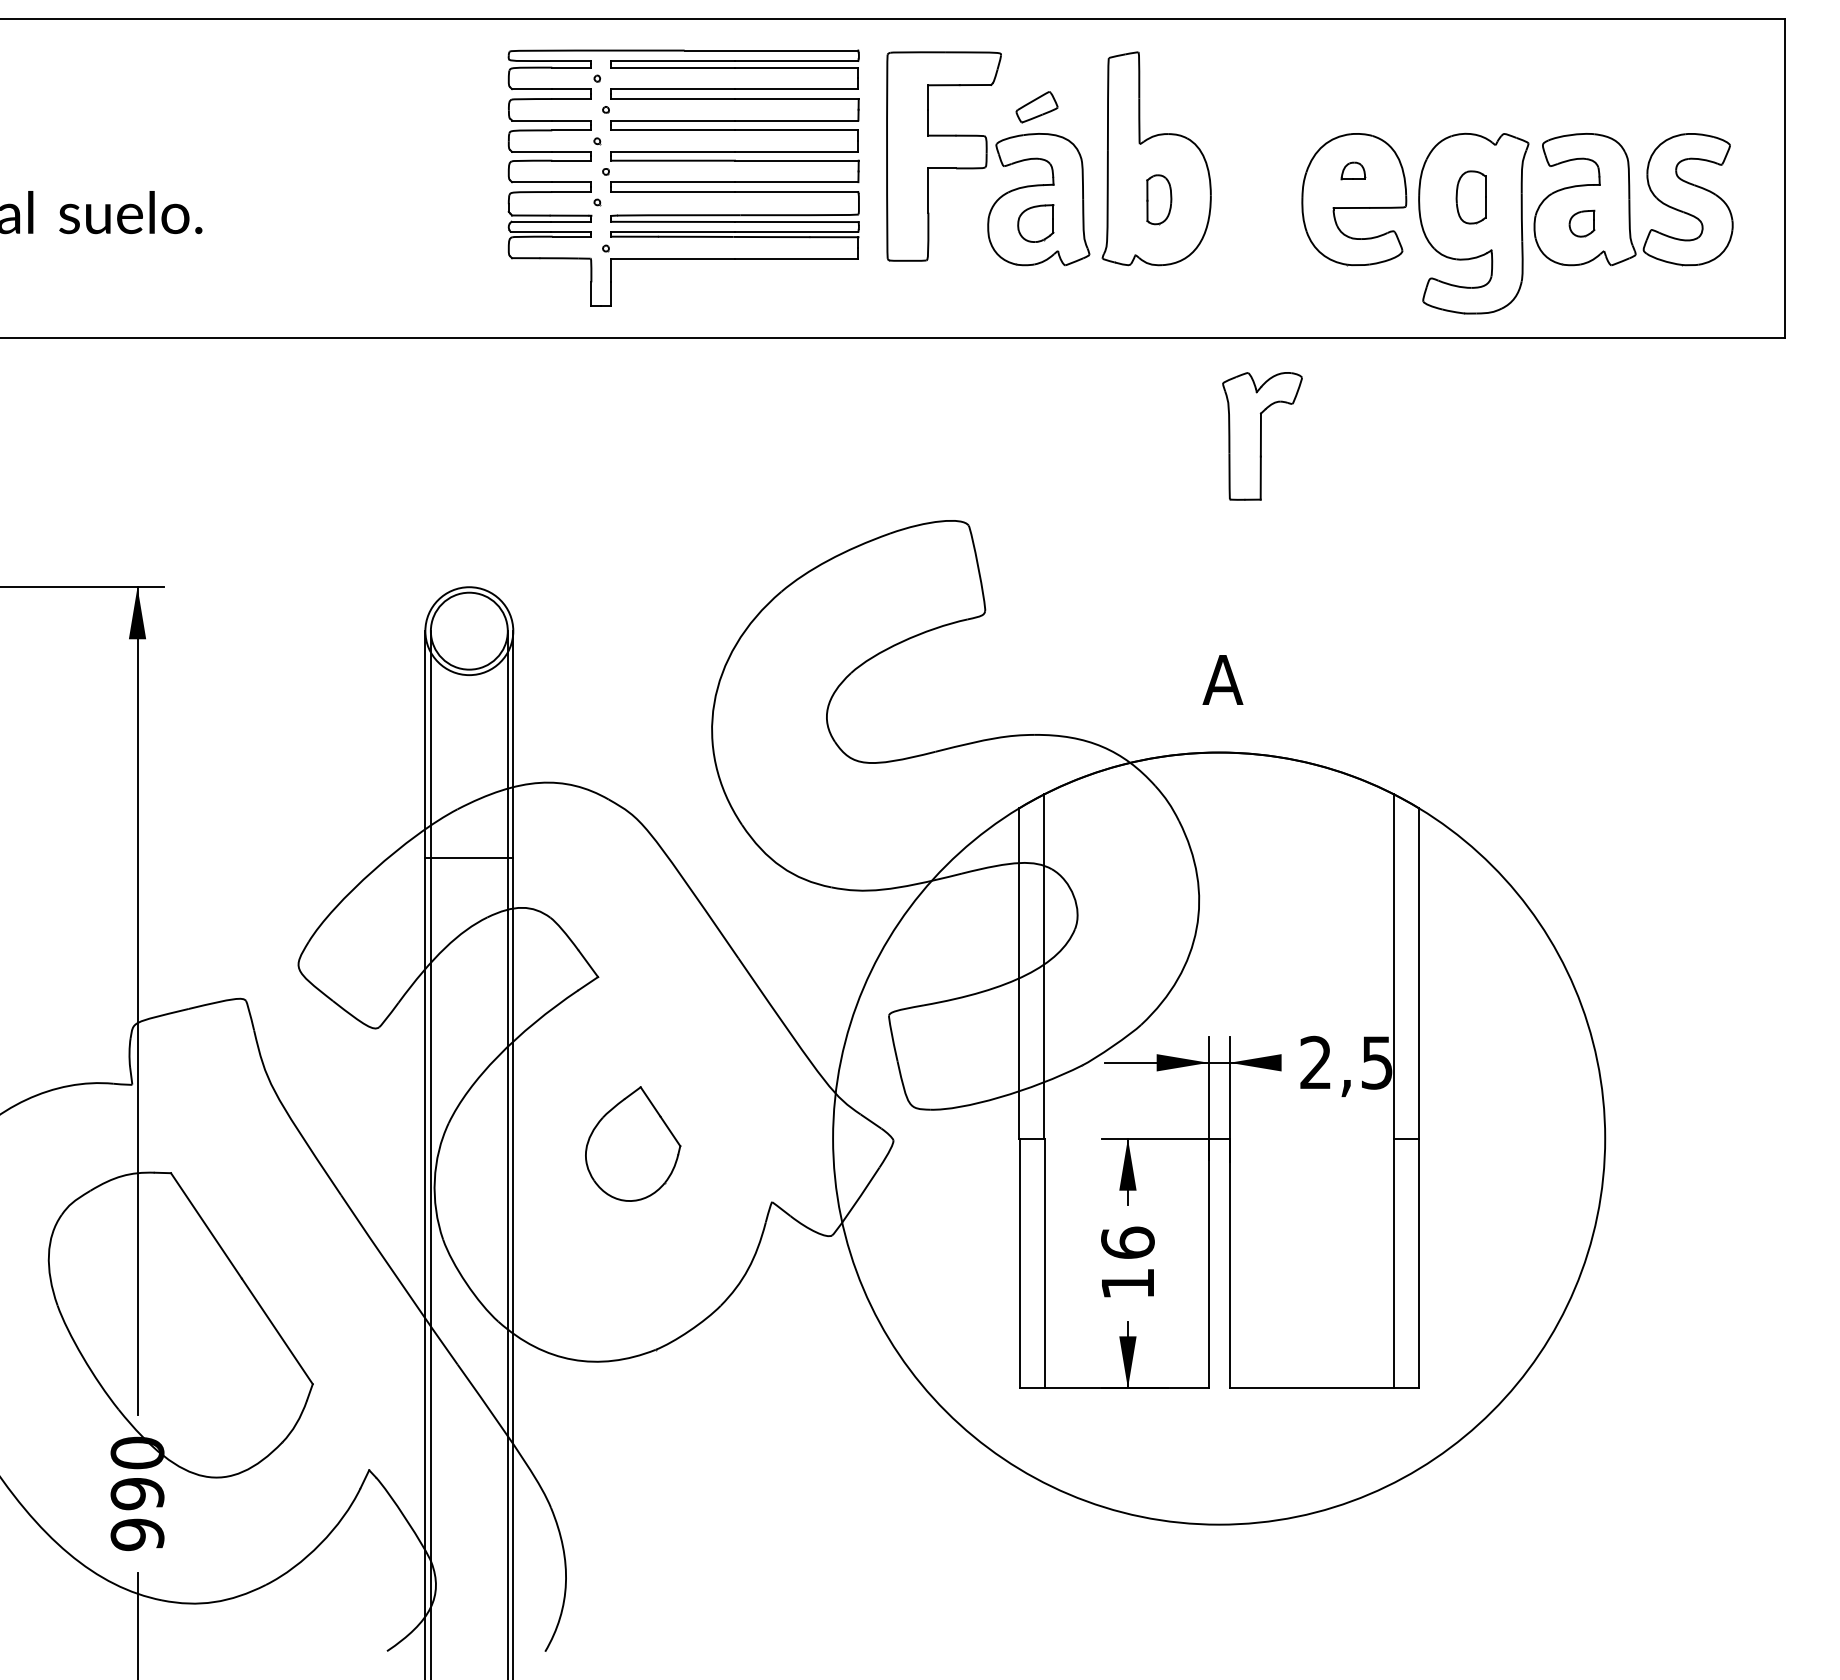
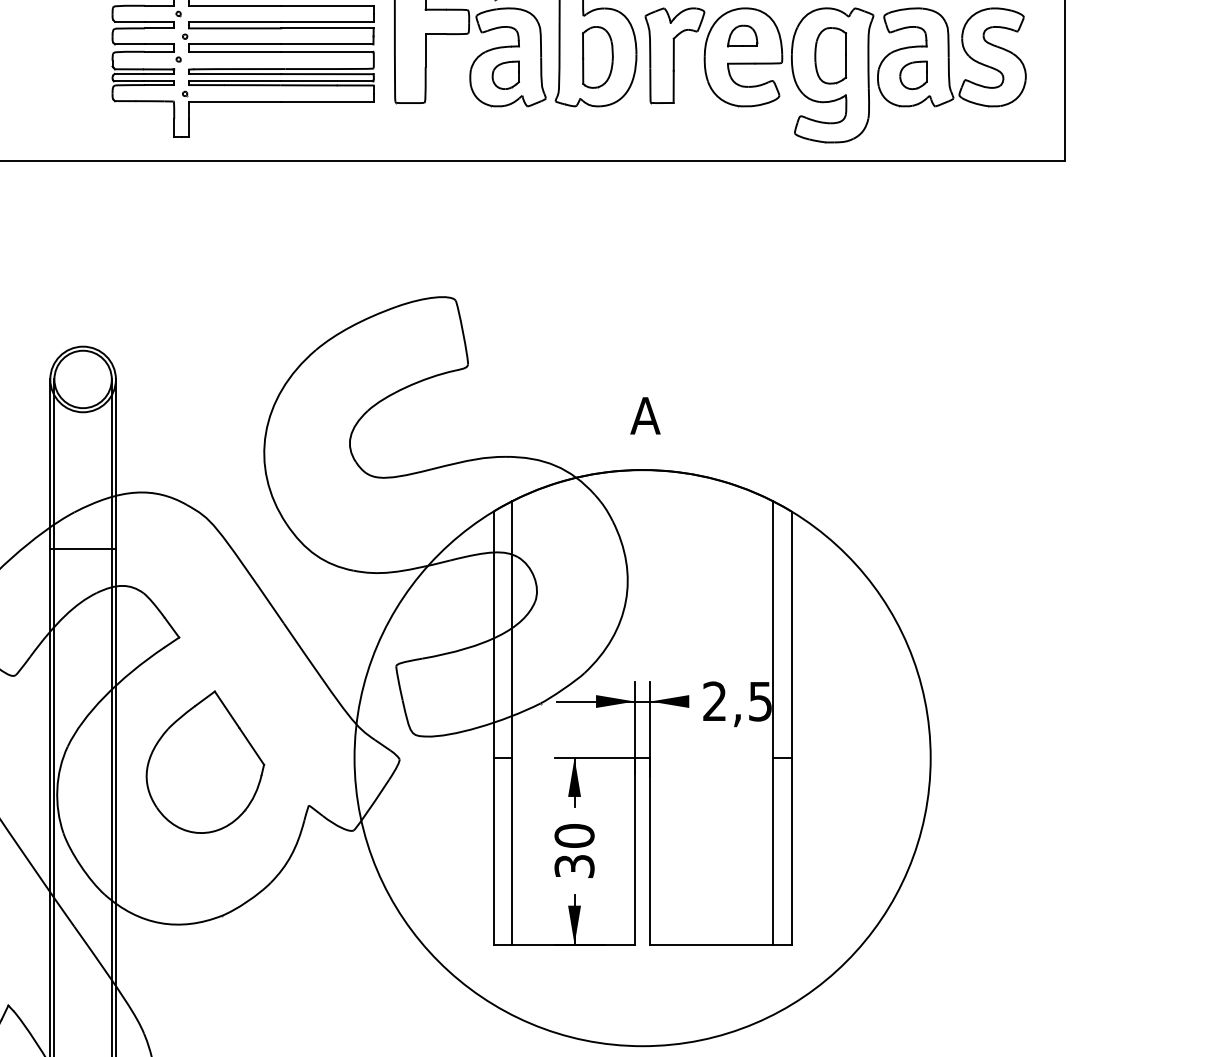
part: (1353, 170) -> (742, 35), size x1.67
part: (1470, 197) -> (830, 55), size x1.43
part: (1159, 199) -> (598, 57), size x1.67
part: (1581, 223) -> (913, 75), size x1.43
part: (1262, 436) -> (674, 55), moved
part: (632, 1143) -> (204, 761), size x1.67
text: (1127, 1262) -> (574, 850), 16 -> 30

